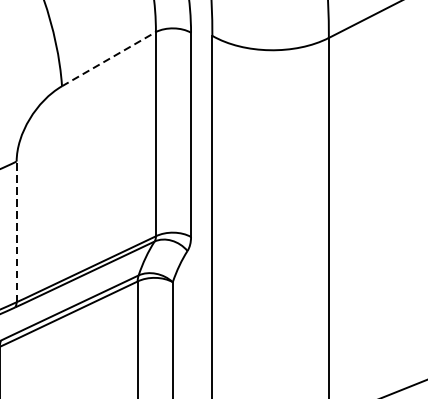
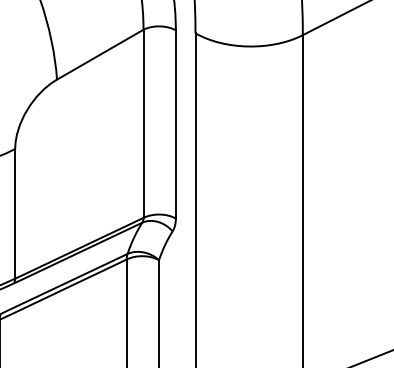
line: (109, 58) -> (100, 54), dashed -> solid
line: (16, 231) -> (15, 213), dashed -> solid

